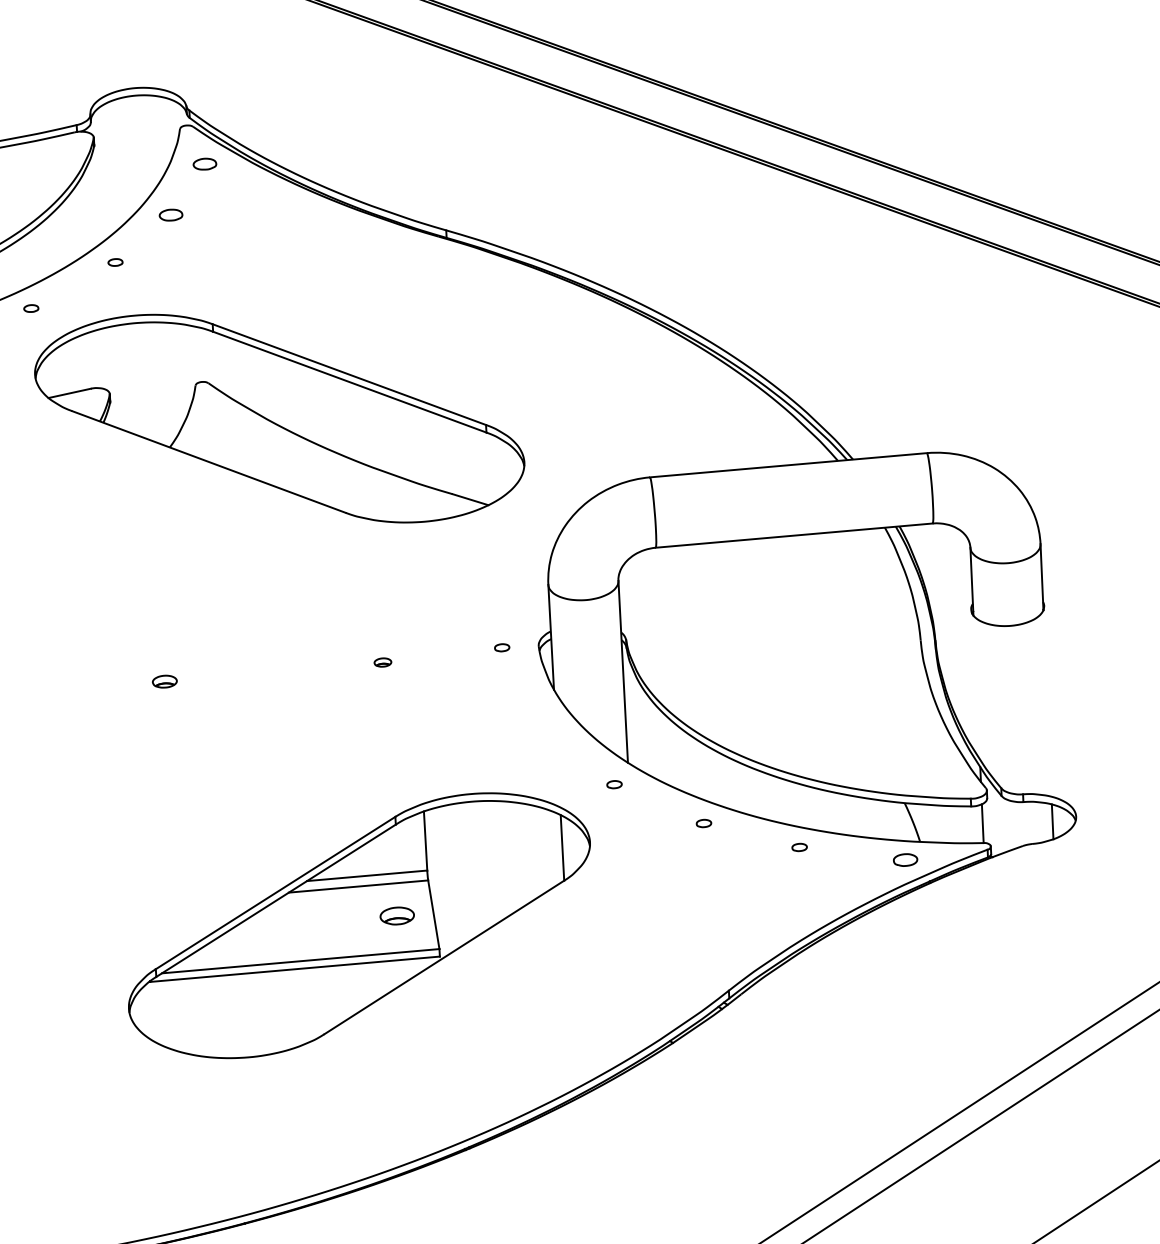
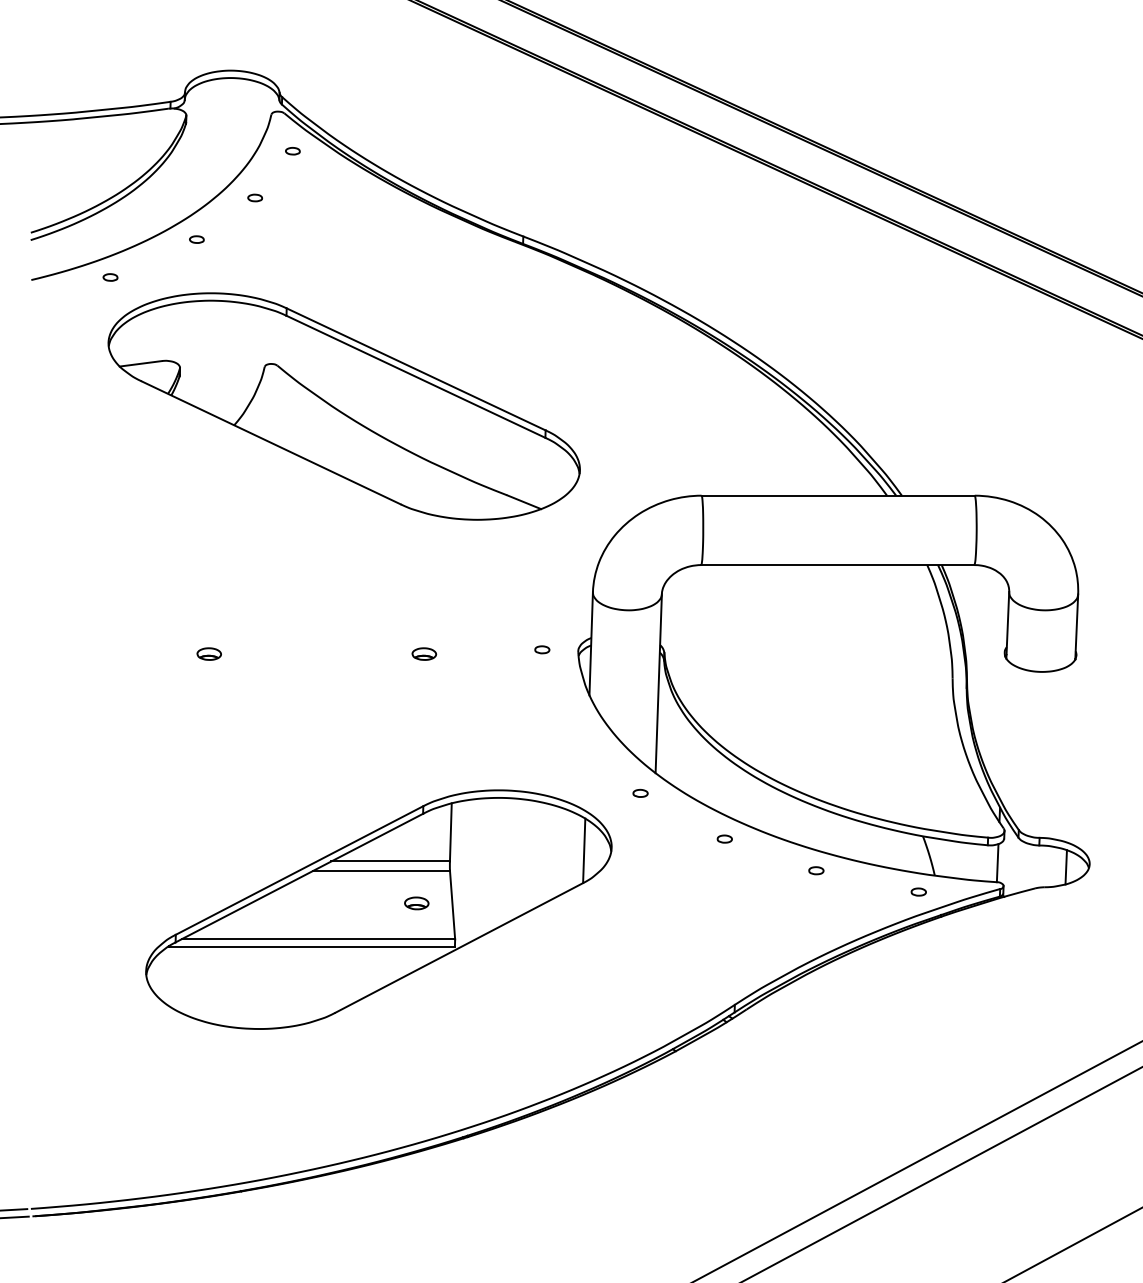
part: (204, 164) -> (292, 151), size x0.62
part: (170, 214) -> (254, 197), size x0.62
part: (383, 661) -> (424, 653), size x1.43
part: (905, 859) -> (918, 891), size x0.62
part: (397, 916) -> (416, 903), size x0.71

